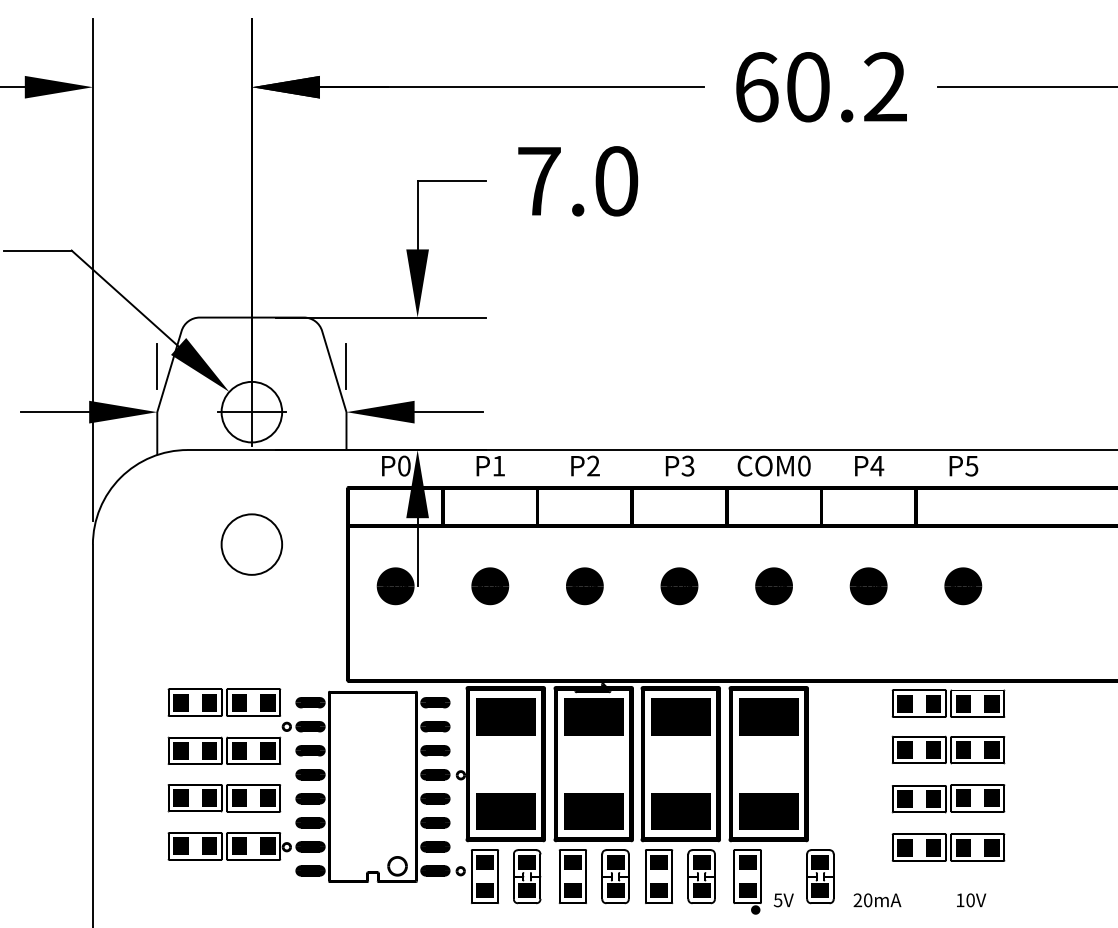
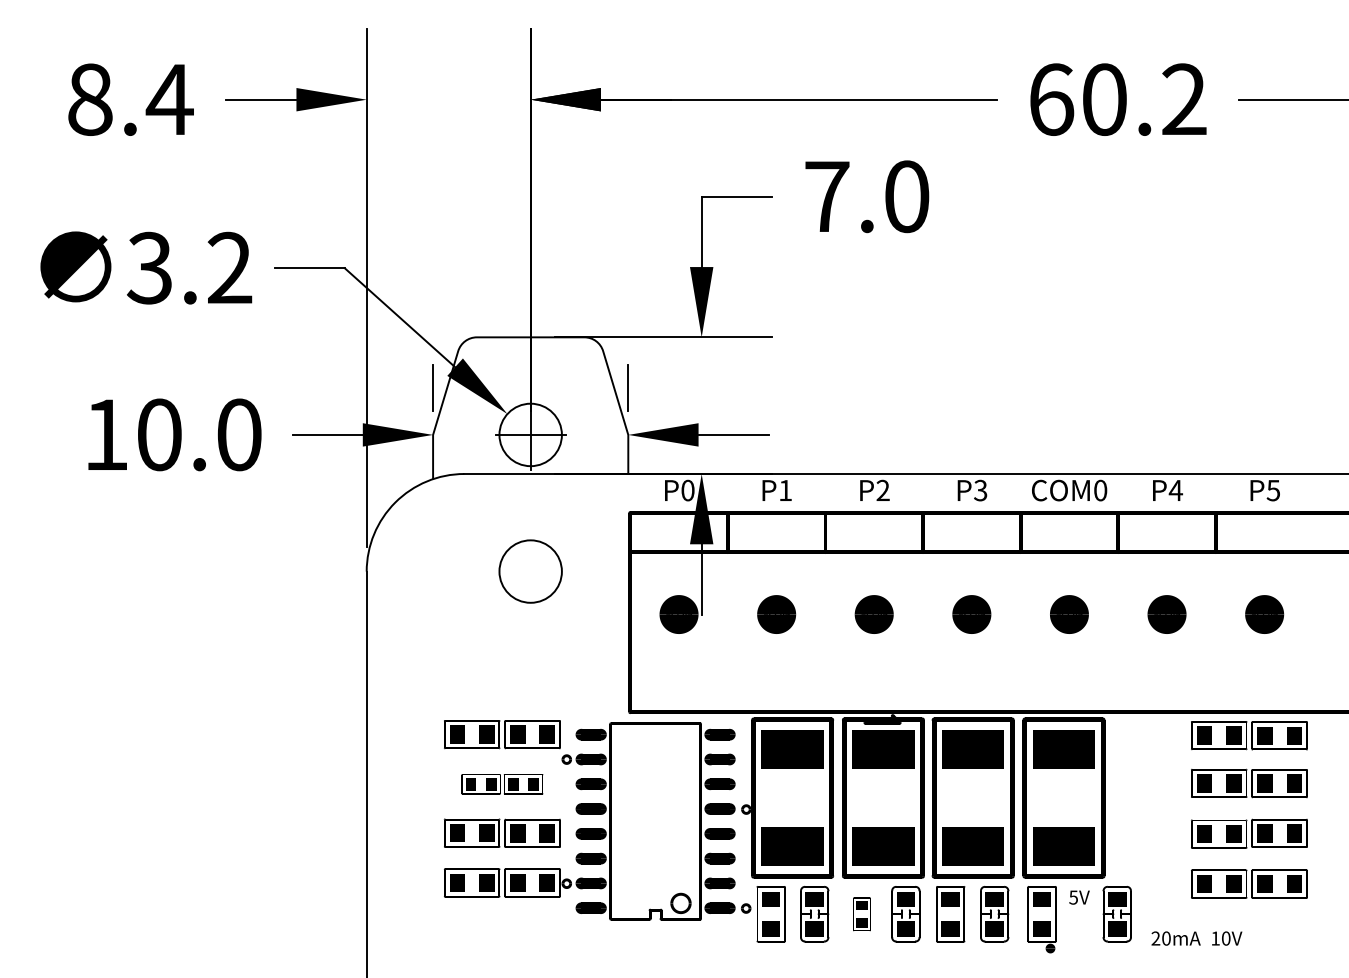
part: (224, 750) -> (502, 783), size x0.7
part: (572, 877) -> (861, 914), size x0.6
text: (783, 900) -> (1079, 897), moved
text: (971, 900) -> (1227, 938), moved

